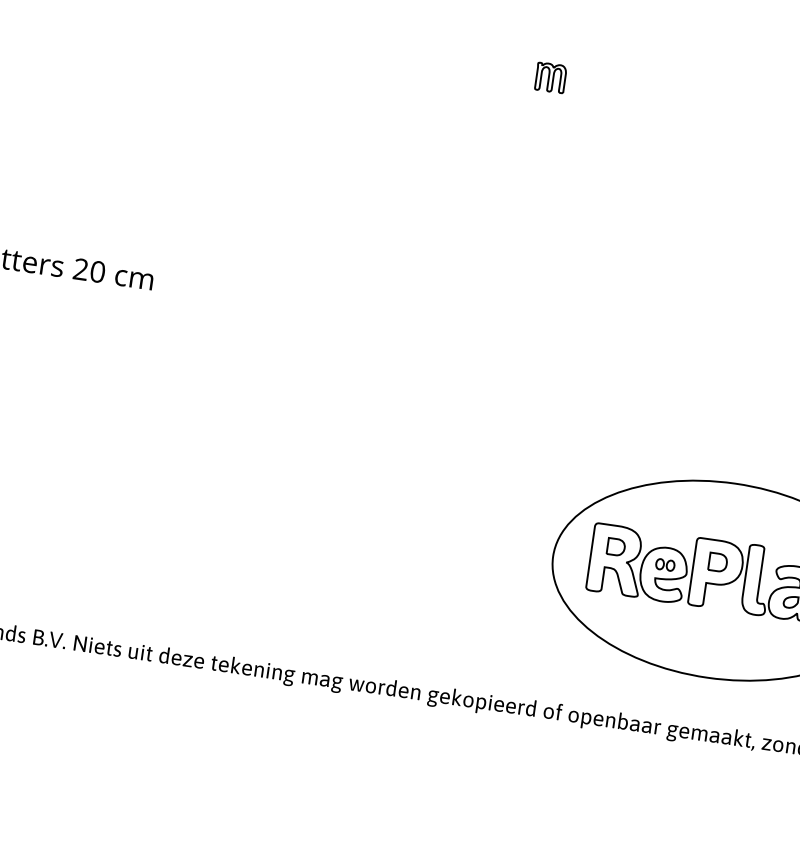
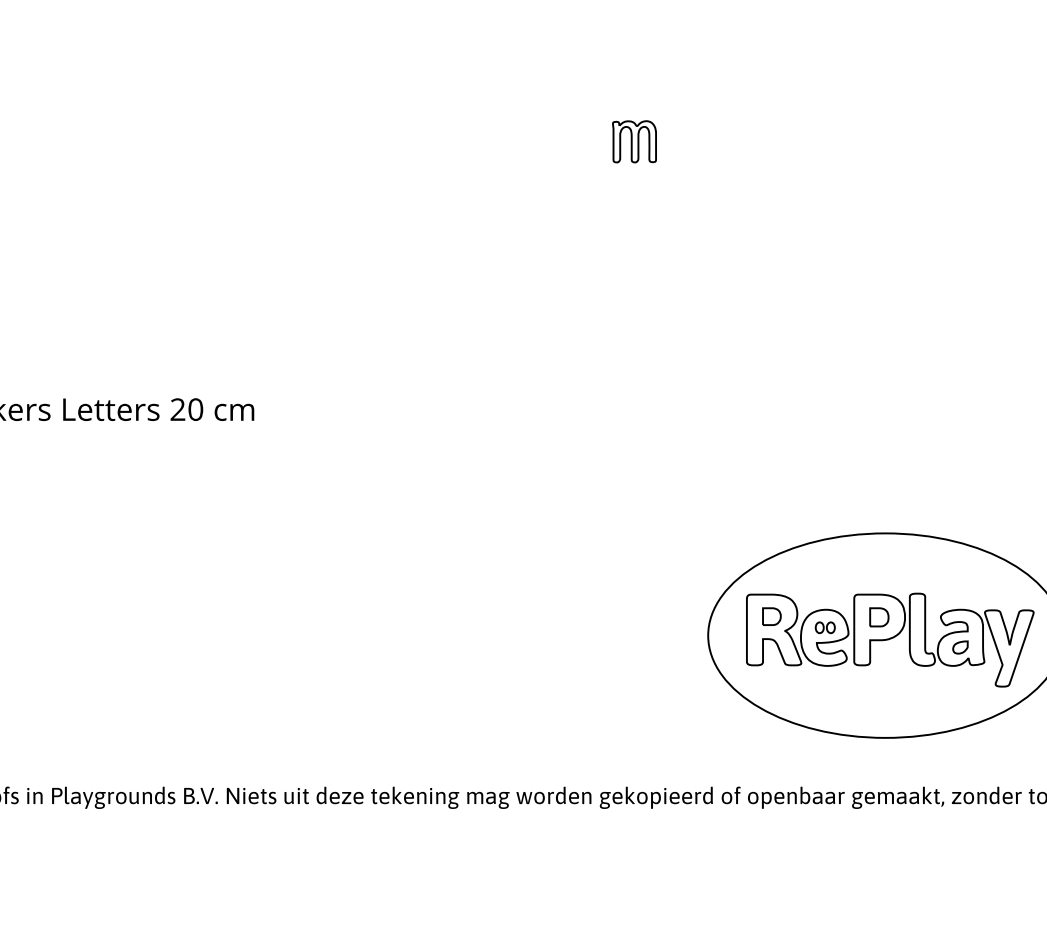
part: (550, 77) -> (634, 141), size x1.43

